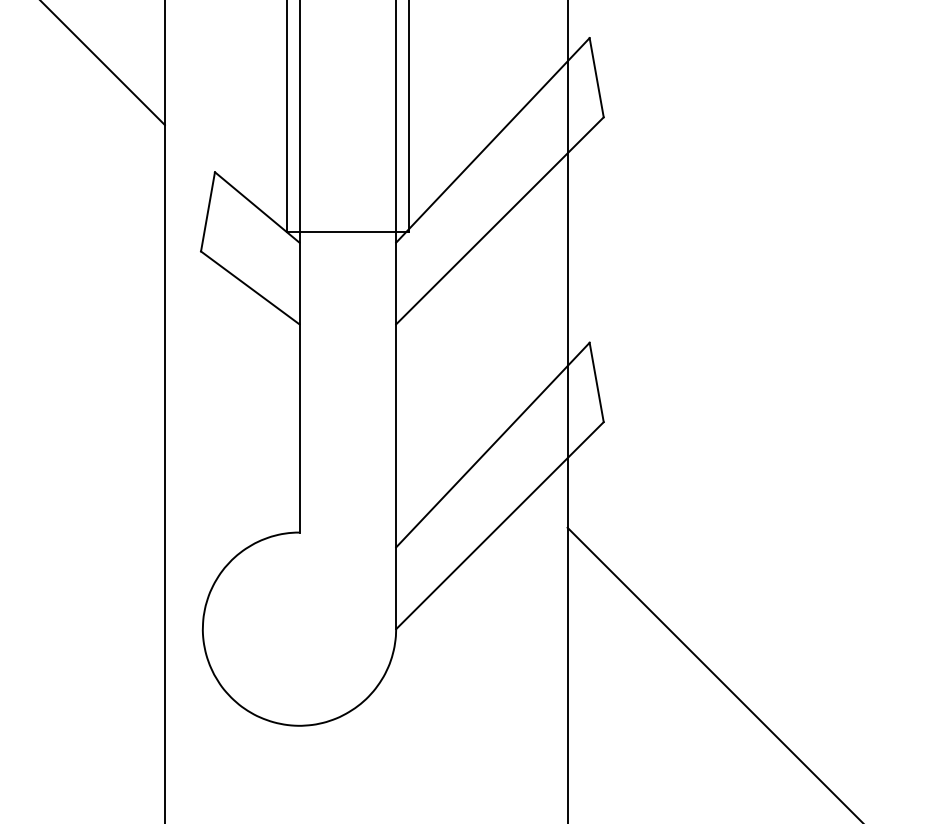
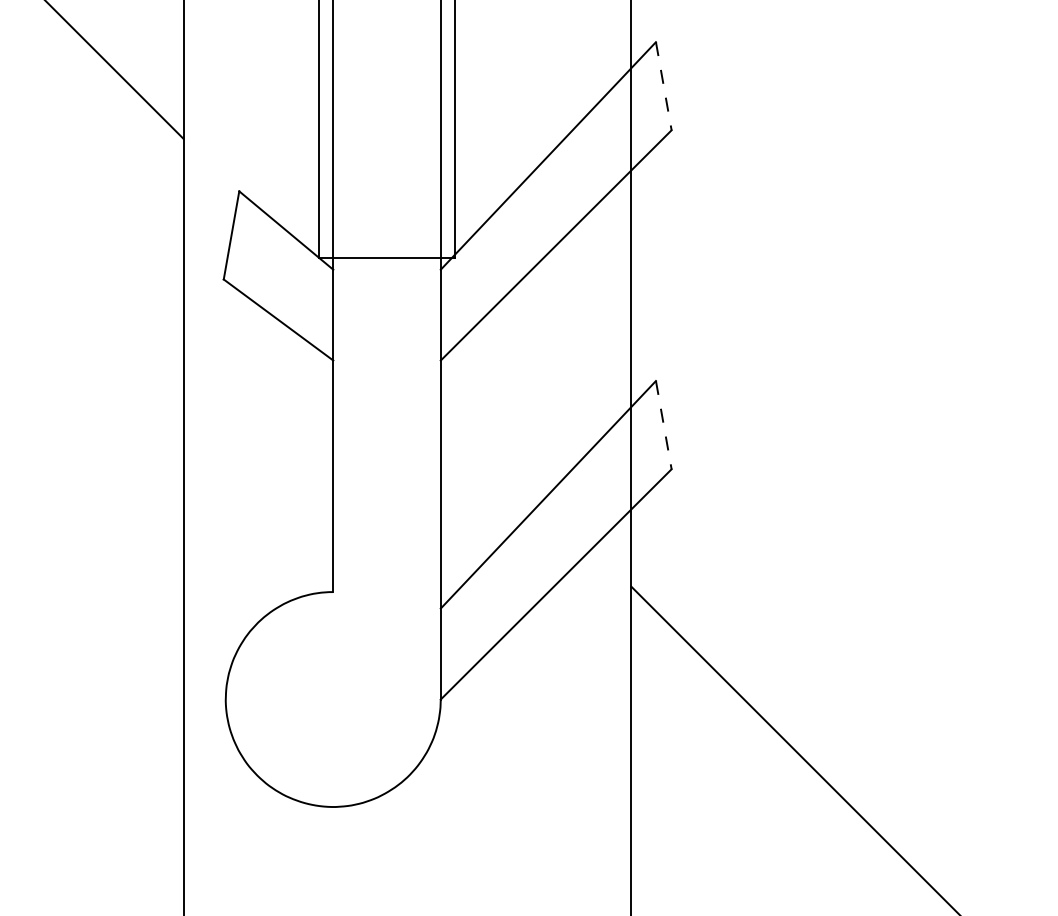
line: (596, 78) -> (663, 87), solid -> dashed
line: (596, 382) -> (663, 425), solid -> dashed

